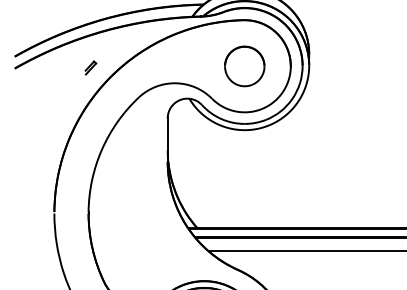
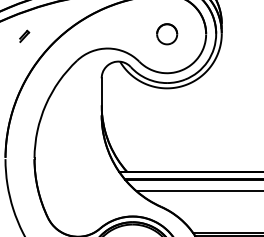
part: (244, 66) -> (166, 34), size x0.6
part: (90, 67) -> (24, 36), moved

